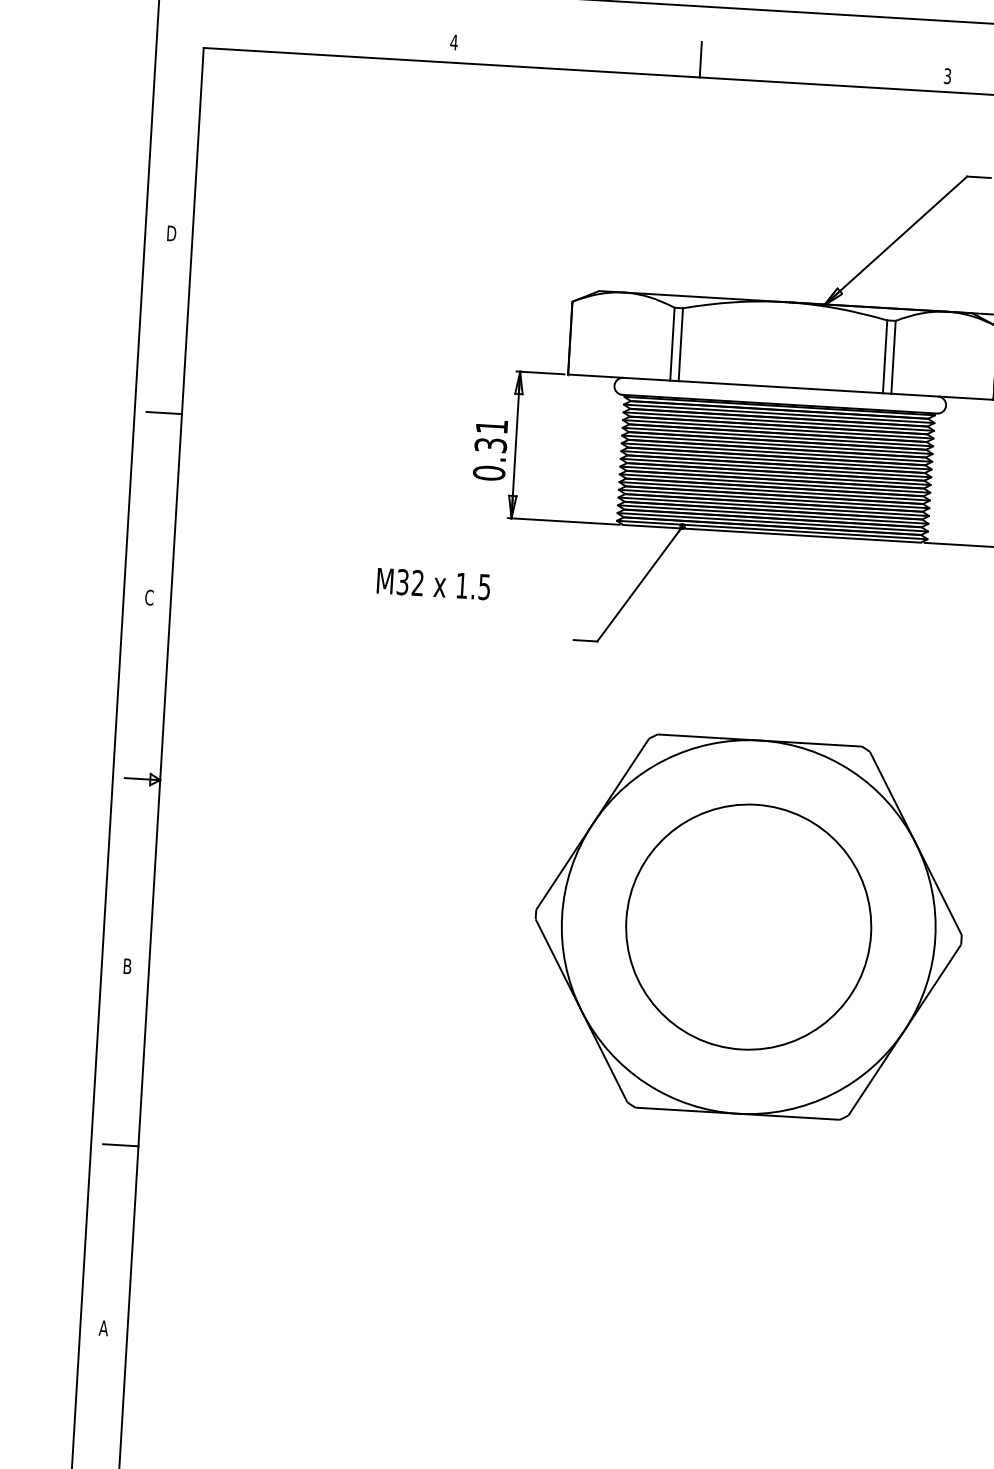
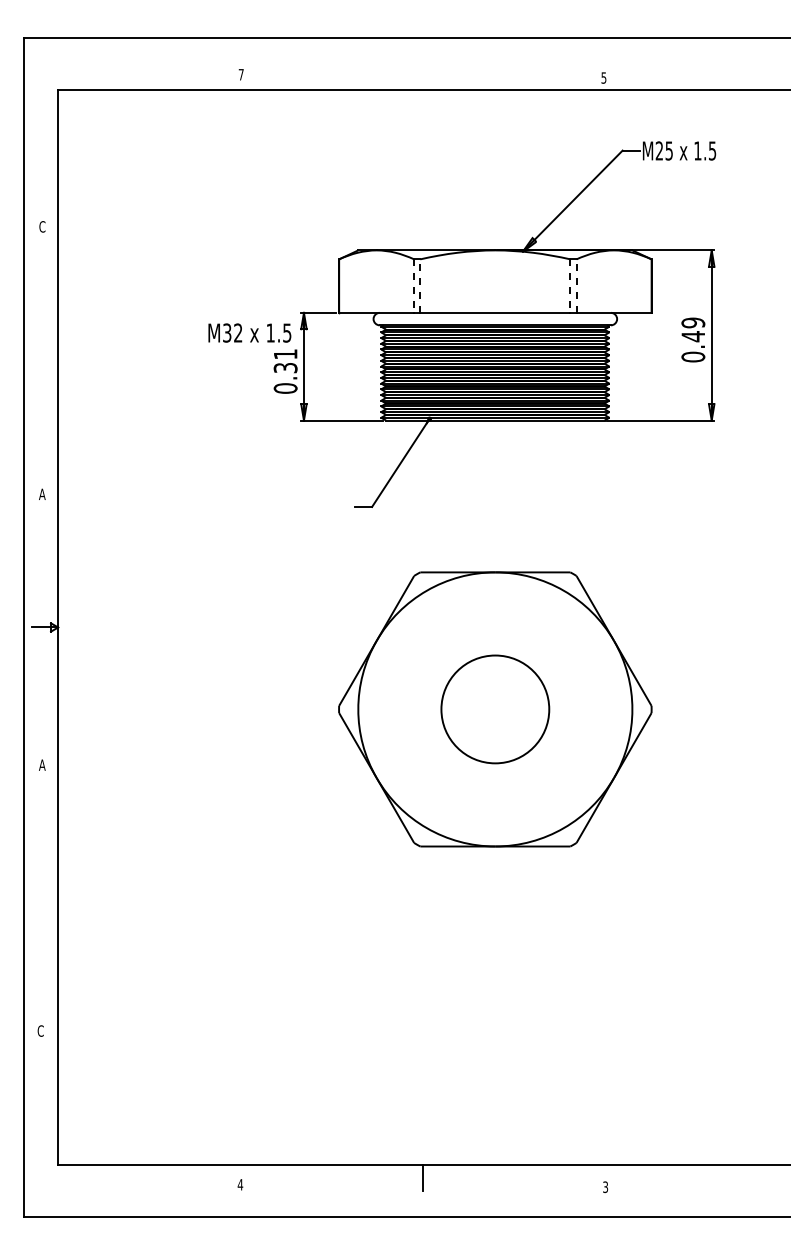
text: (453, 42) -> (240, 74), 4 -> 7
line: (700, 59) -> (422, 76), removed
text: (947, 75) -> (603, 77), 3 -> 5
text: (171, 232) -> (42, 226), D -> C
line: (672, 344) -> (414, 286), solid -> dashed
line: (681, 345) -> (420, 286), solid -> dashed
line: (885, 357) -> (570, 286), solid -> dashed
line: (893, 357) -> (576, 286), solid -> dashed
line: (164, 412) -> (45, 358), removed
text: (433, 583) -> (249, 332), moved
text: (149, 597) -> (42, 494), C -> A
circle: (748, 927) -> (495, 709), size x0.6
text: (127, 965) -> (42, 764), B -> A
line: (121, 1145) -> (45, 896), removed
text: (103, 1327) -> (40, 1030), A -> C

